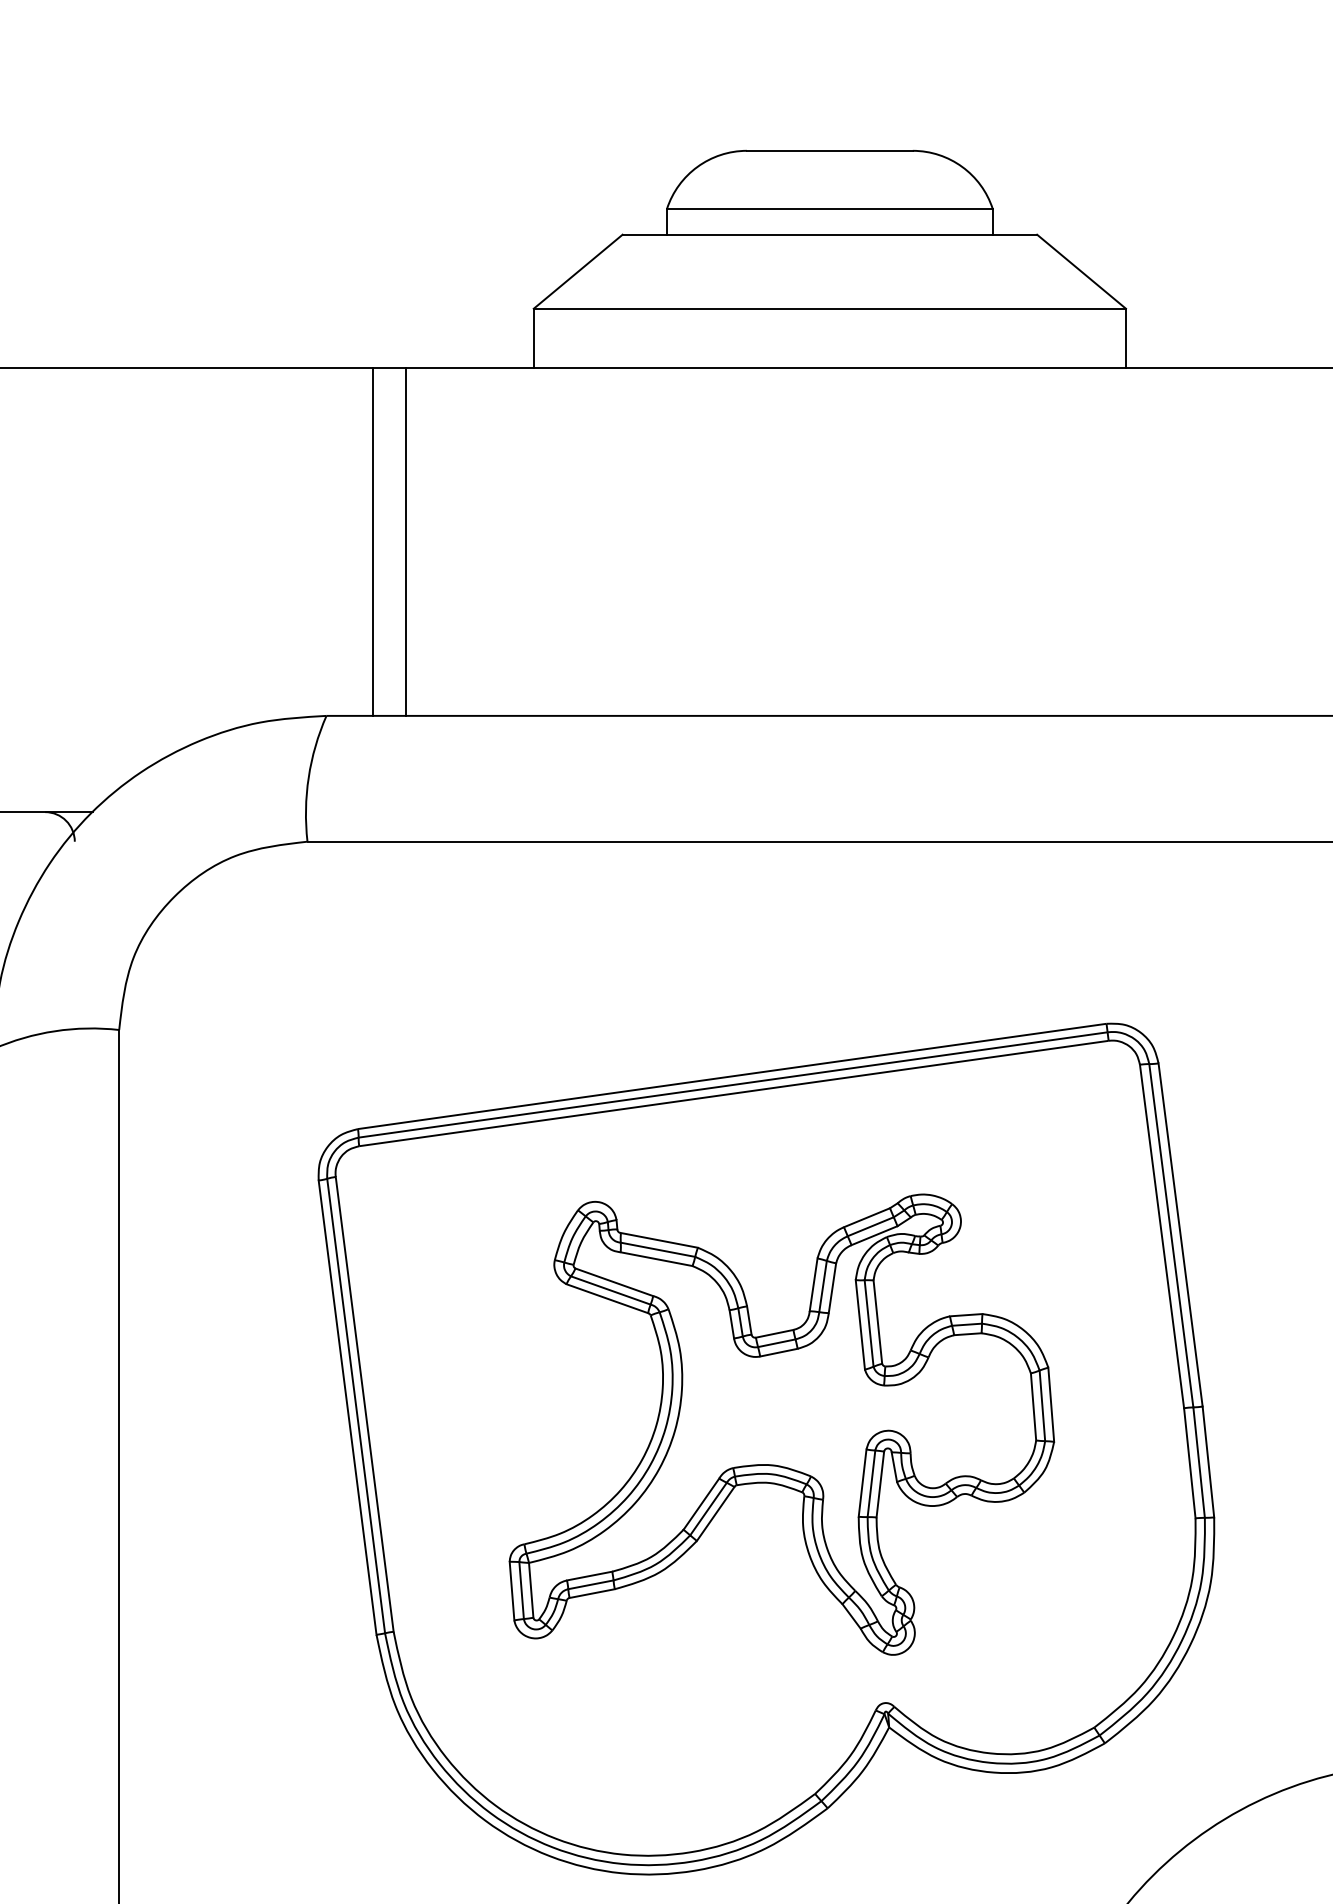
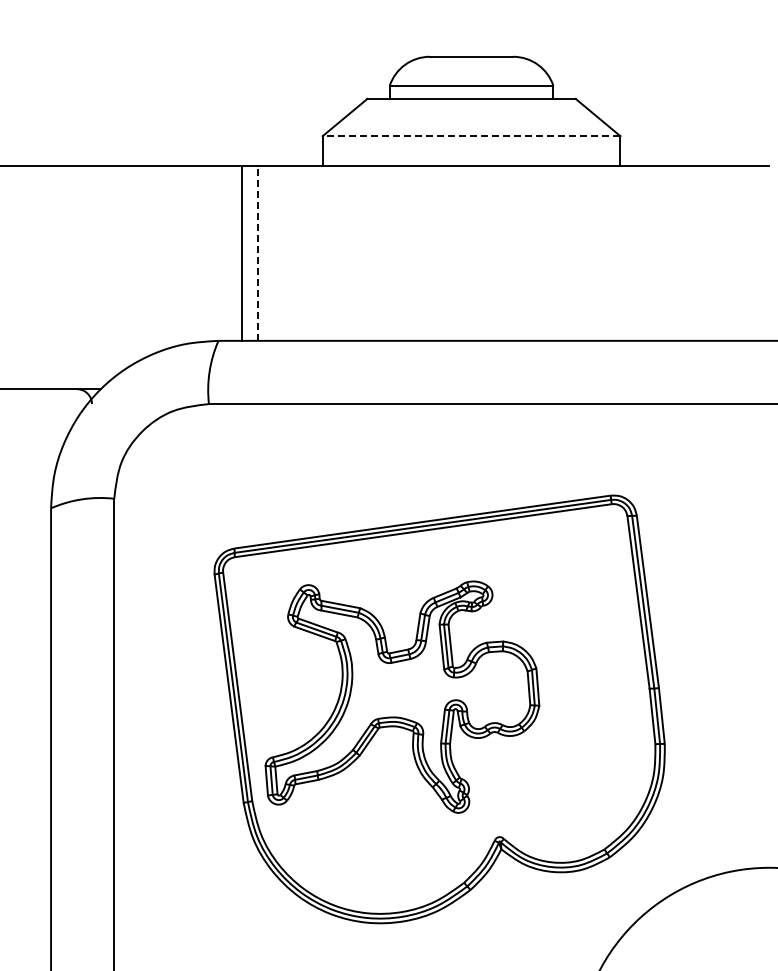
line: (829, 309) -> (471, 136), solid -> dashed
line: (406, 540) -> (258, 252), solid -> dashed
part: (781, 1423) -> (402, 696), moved

